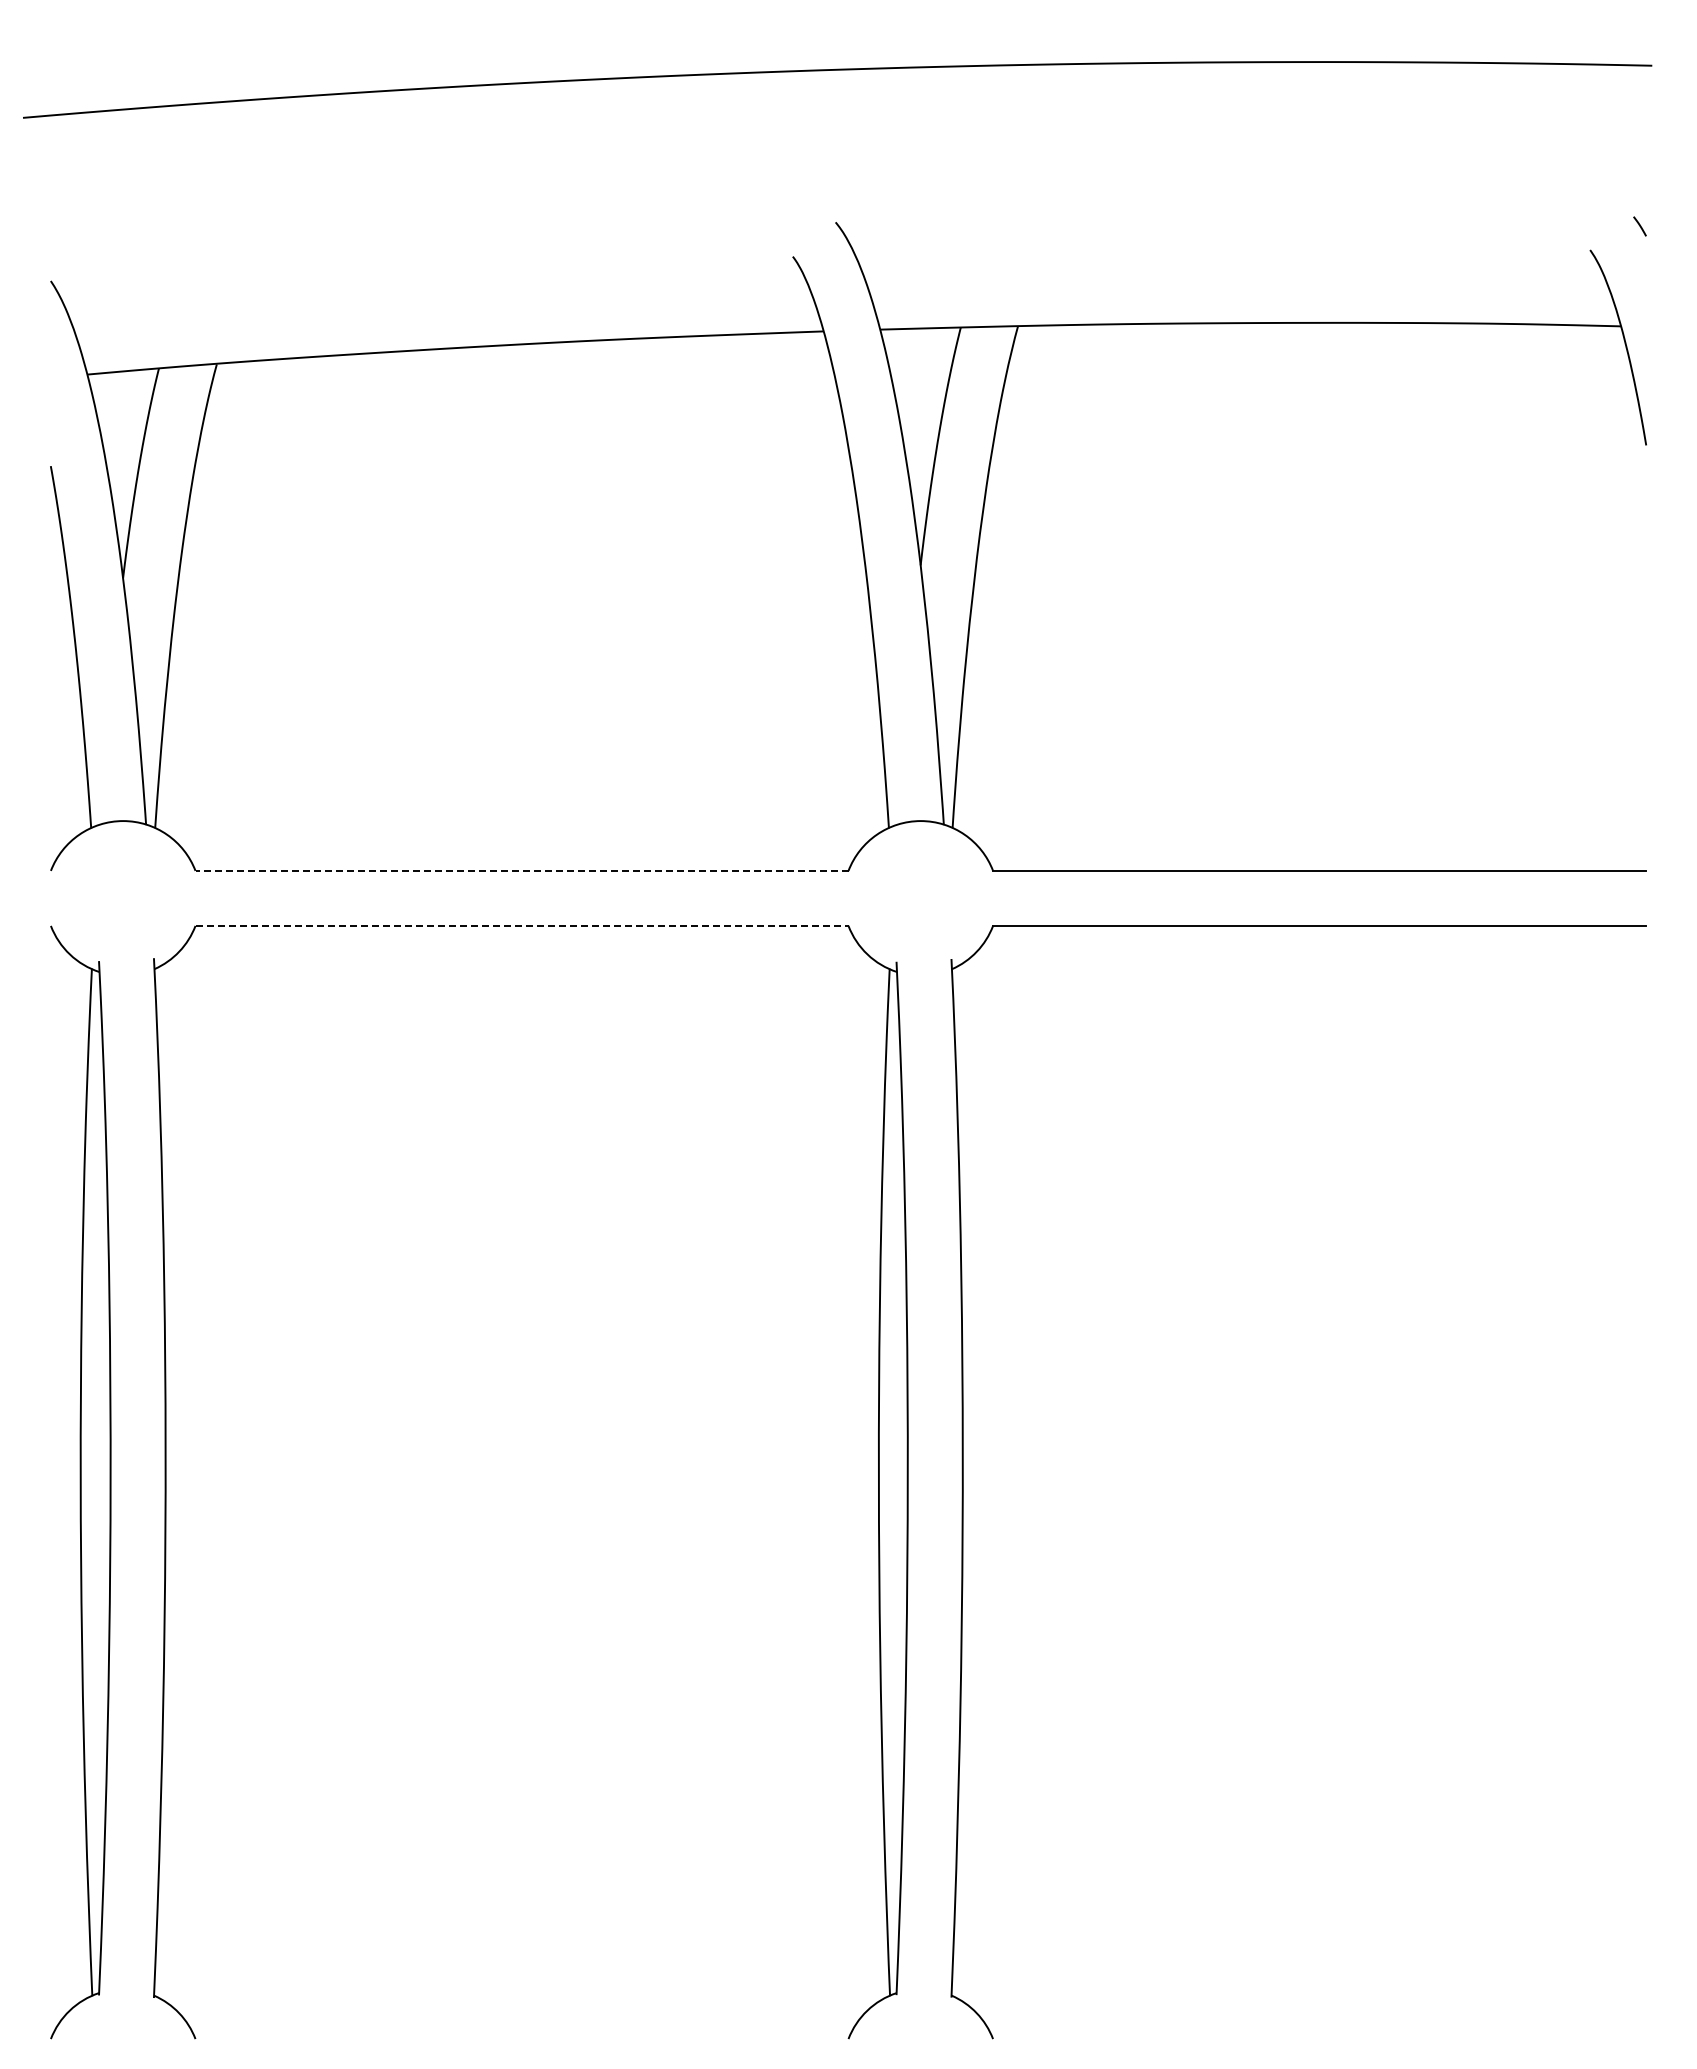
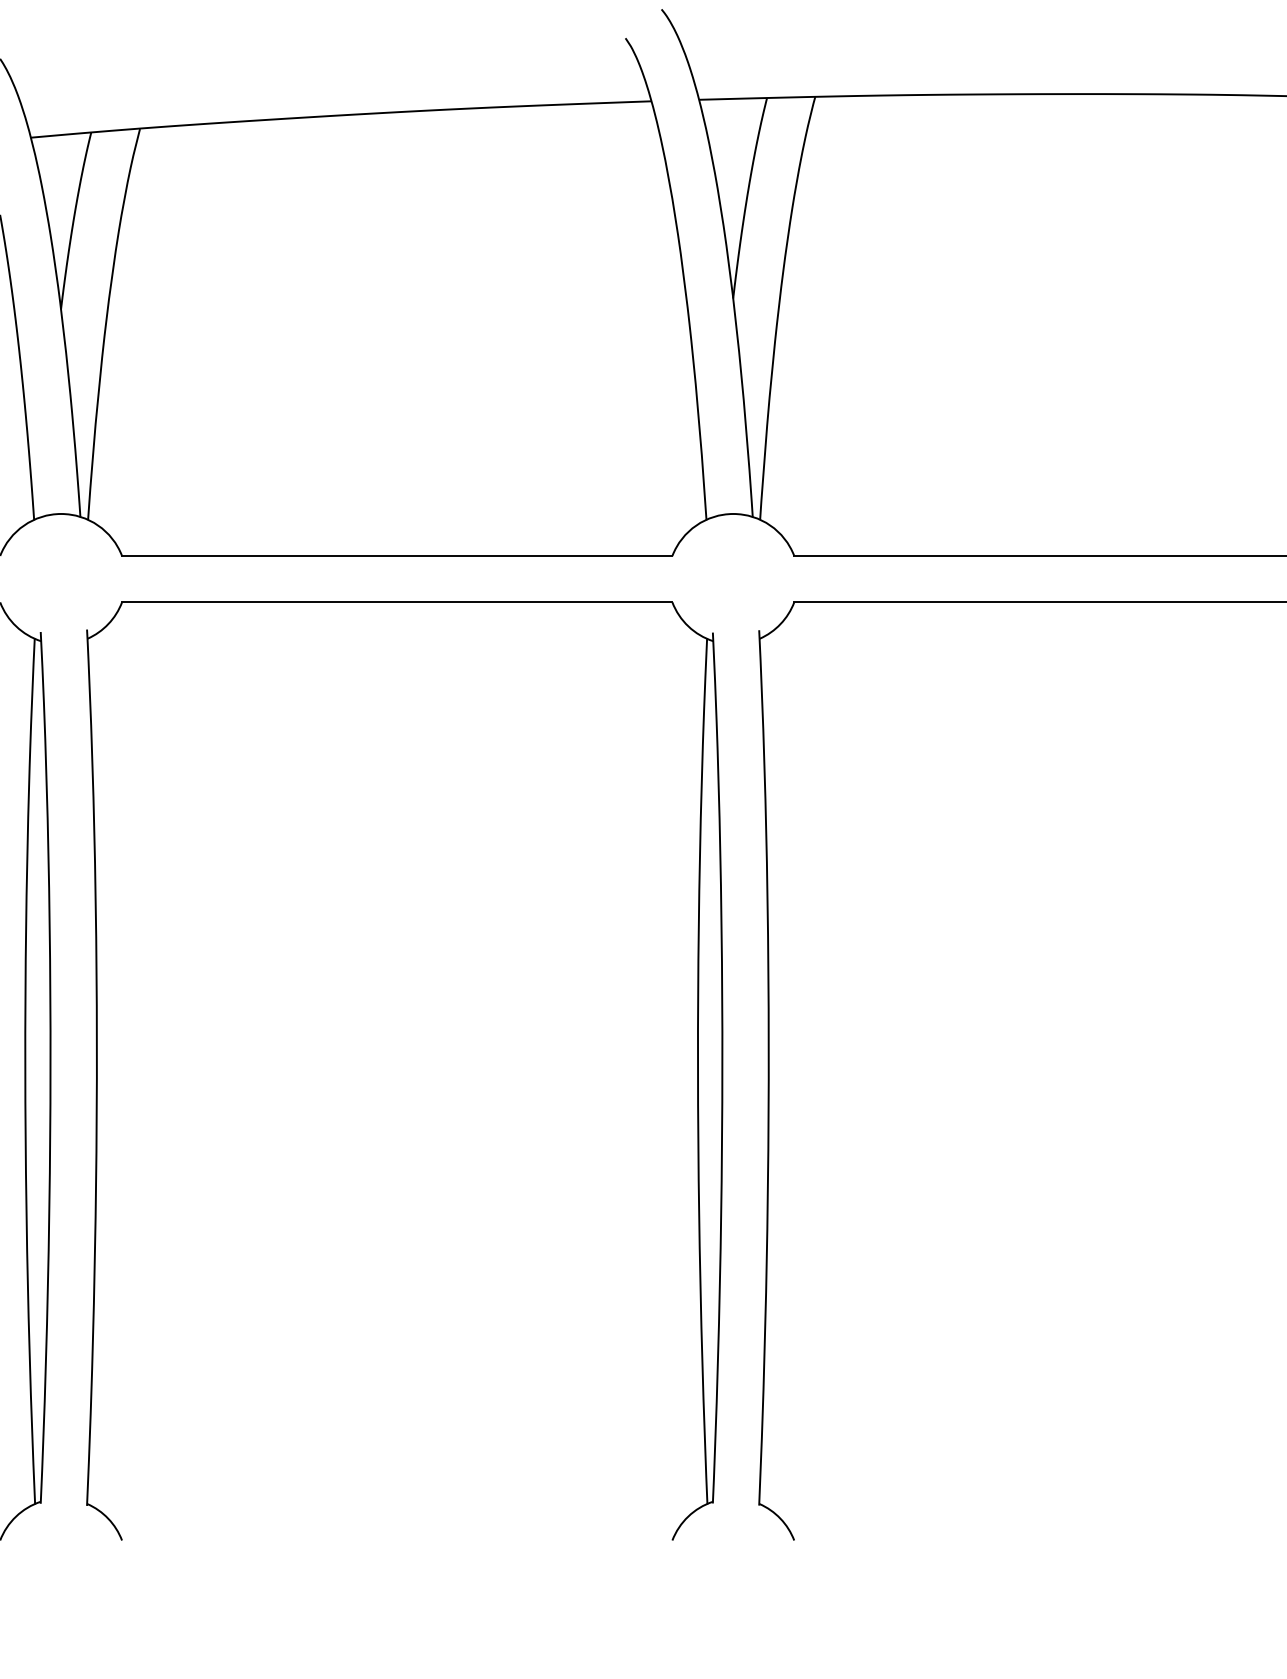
line: (521, 870) -> (396, 555), dashed -> solid
line: (522, 925) -> (397, 602), dashed -> solid

